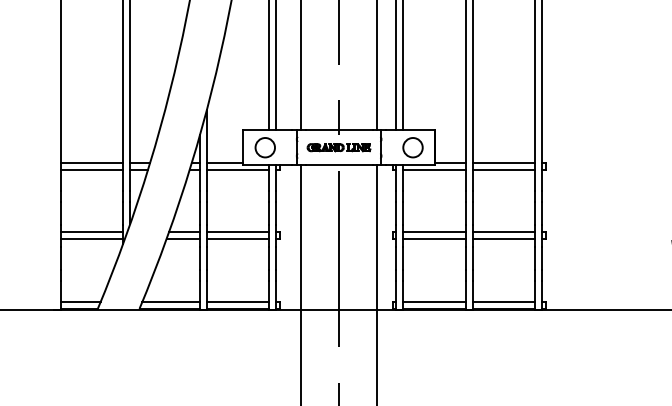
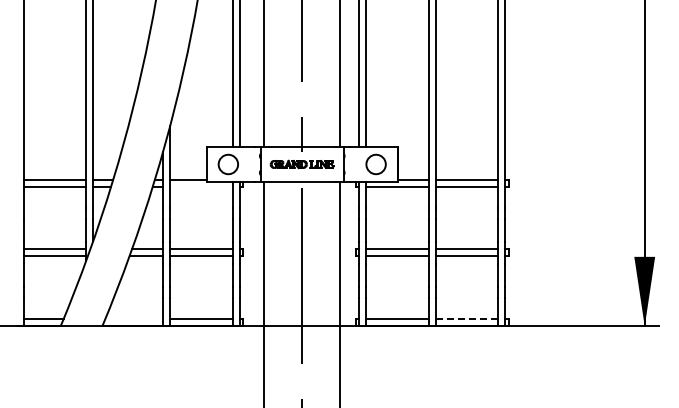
line: (238, 169) -> (201, 186), removed
line: (171, 301) -> (134, 318), removed
line: (503, 301) -> (466, 318), solid -> dashed

